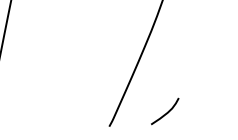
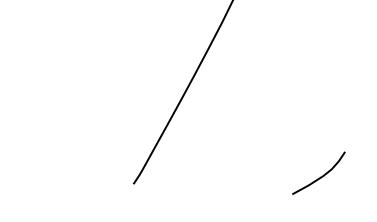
curve: (166, 112) -> (321, 175), moved

